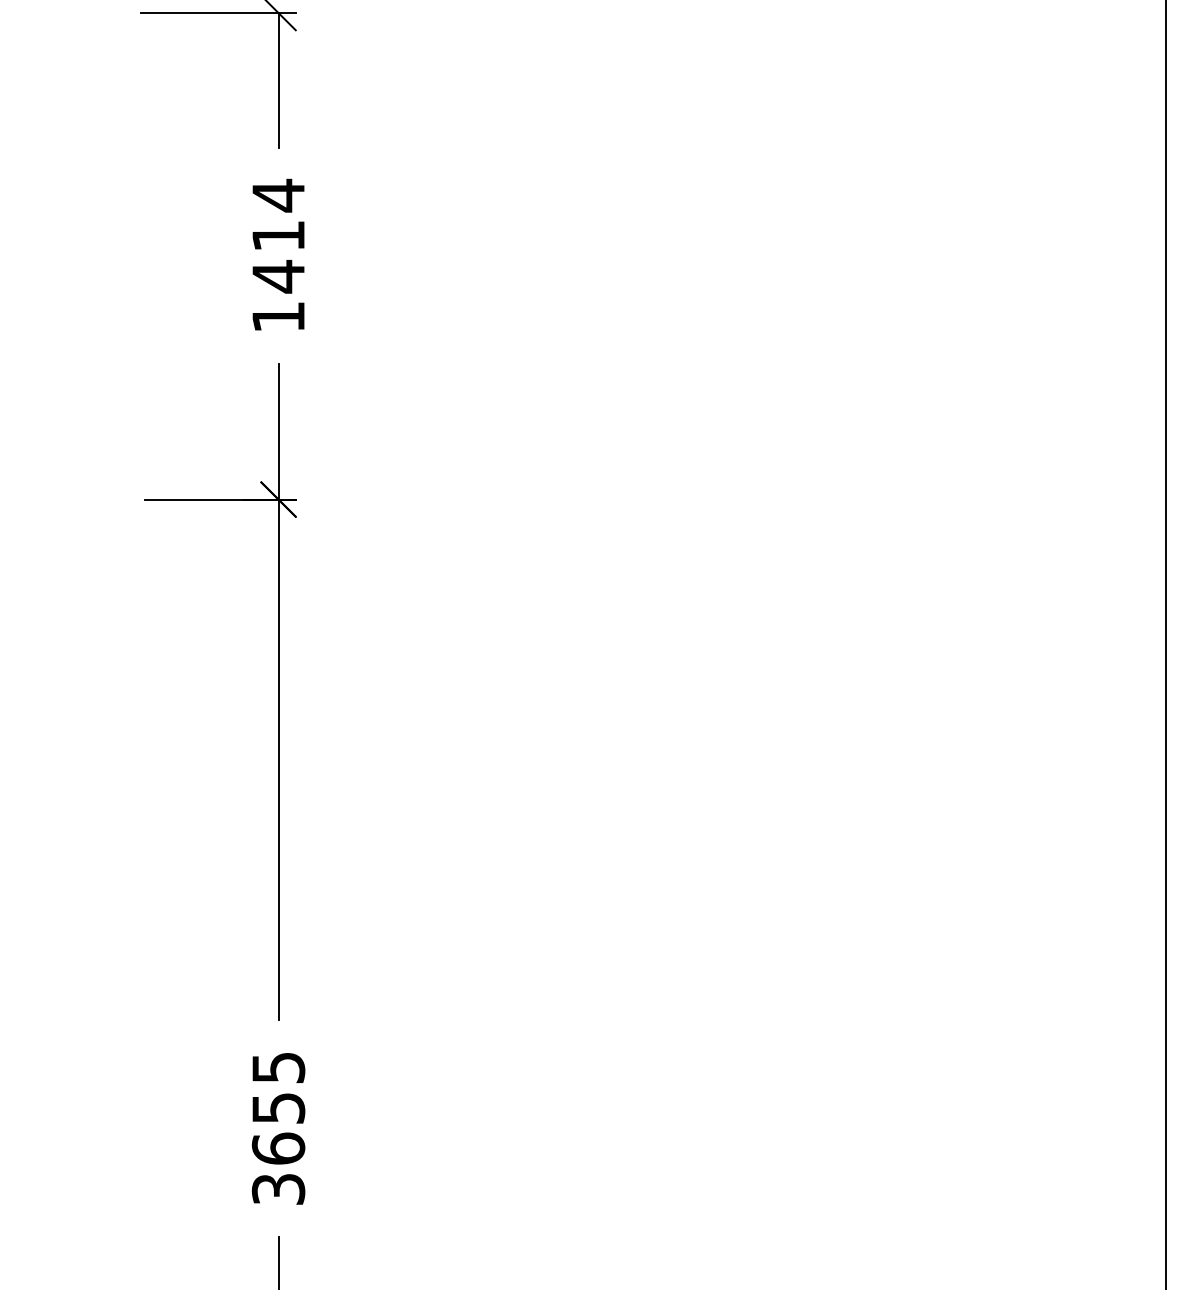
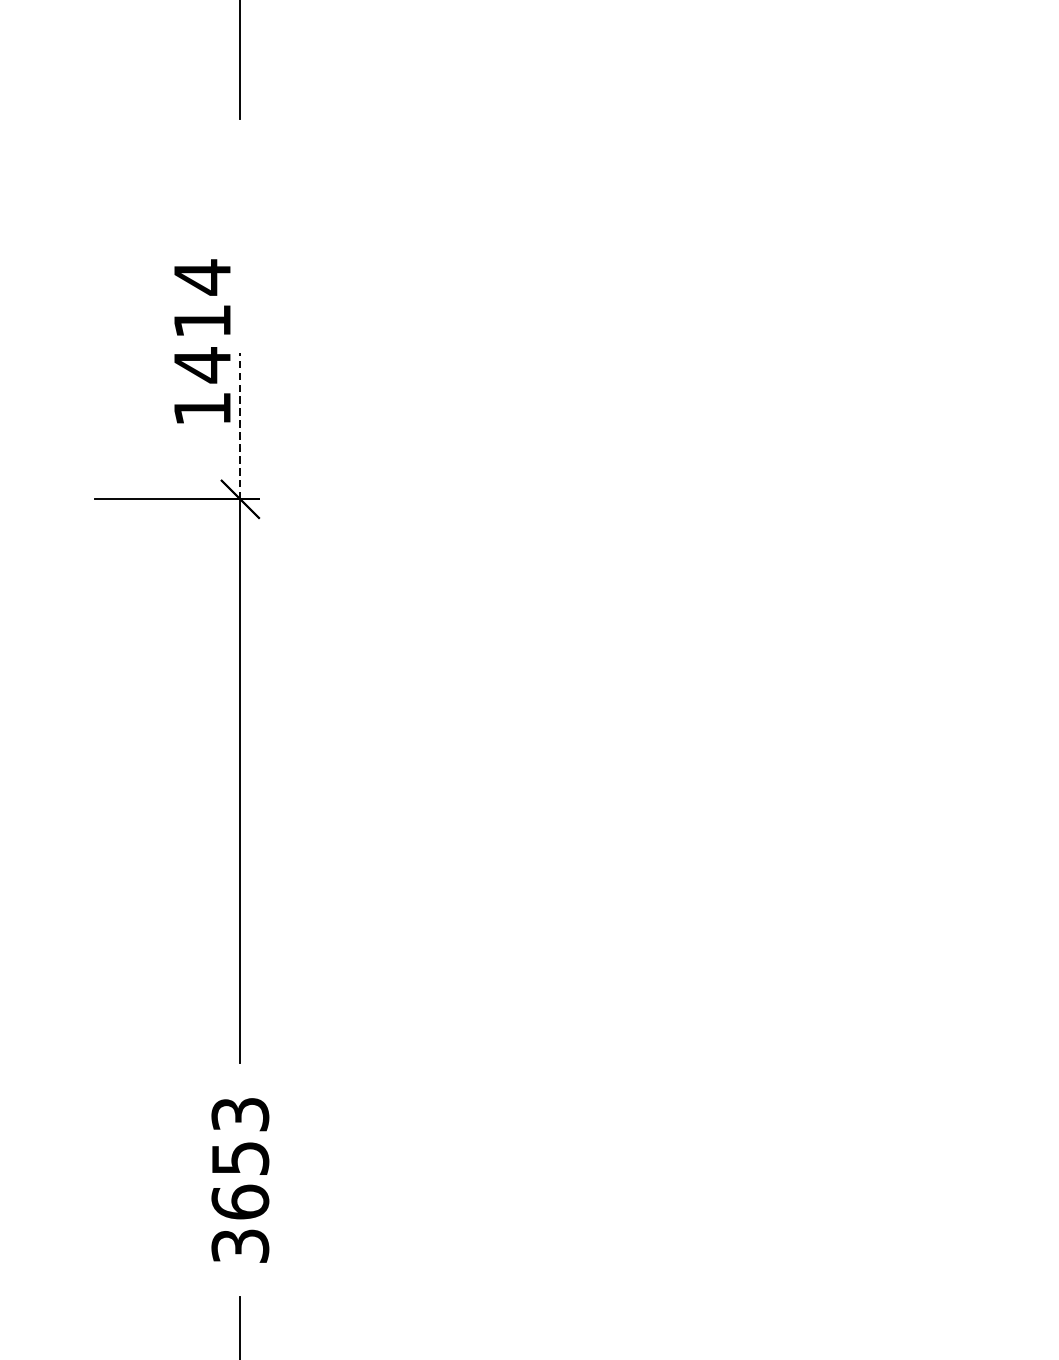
text: (278, 254) -> (202, 341), moved
line: (278, 431) -> (240, 425), solid -> dashed
text: (277, 1067) -> (239, 1114), 3655 -> 3653

